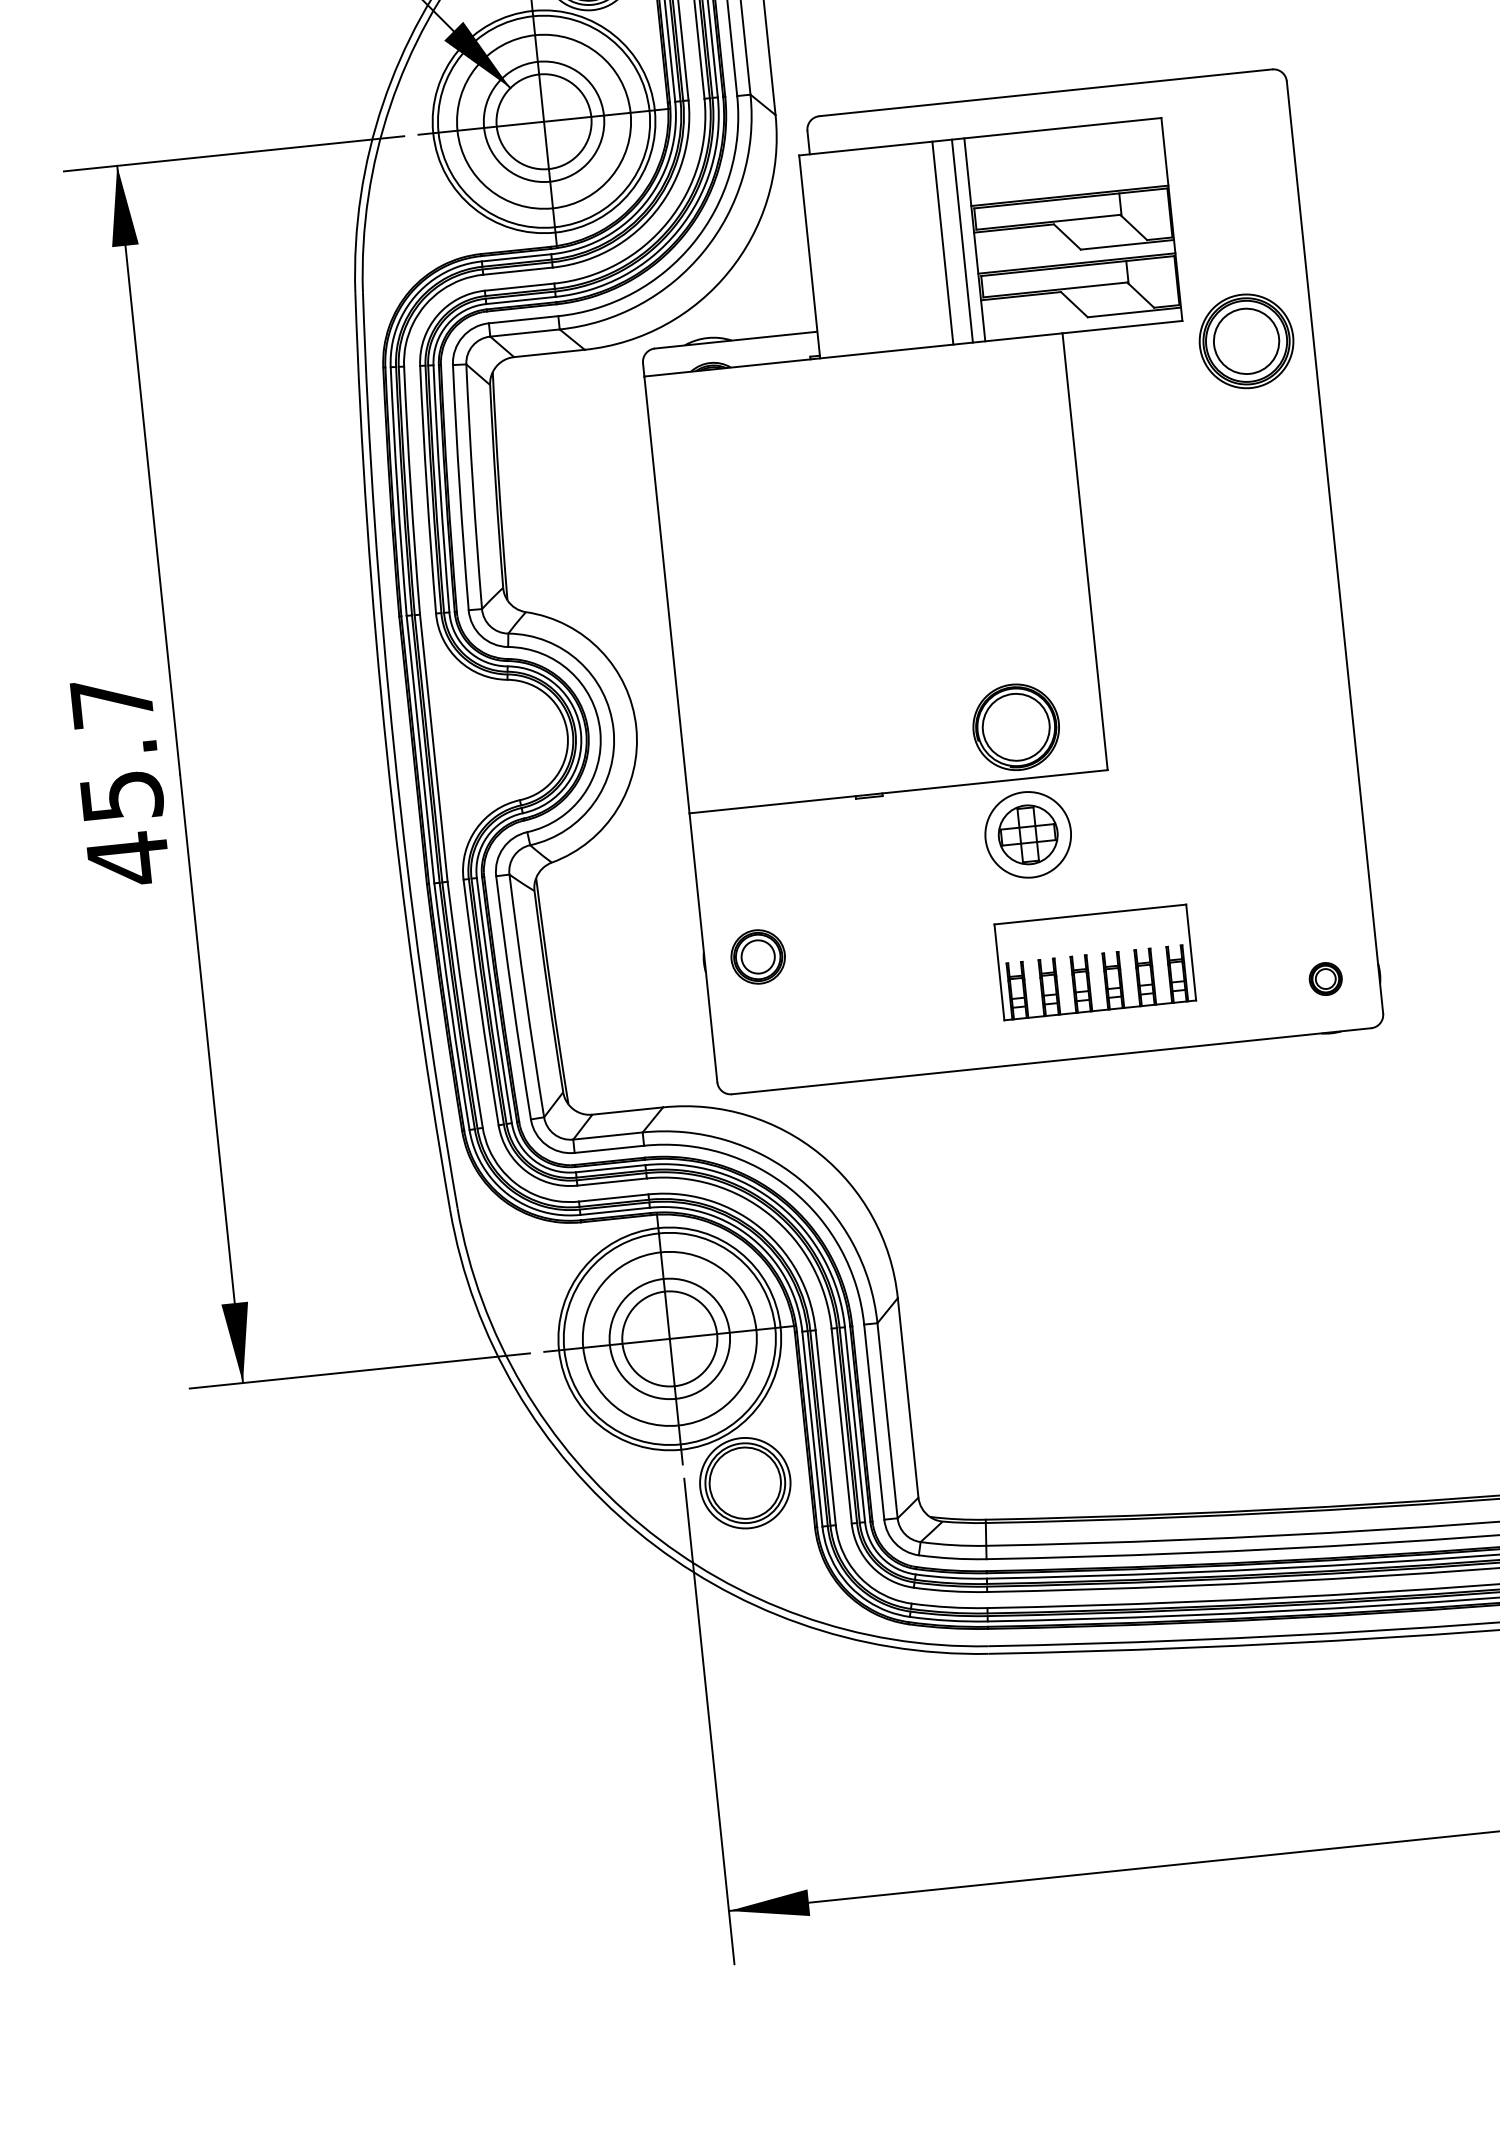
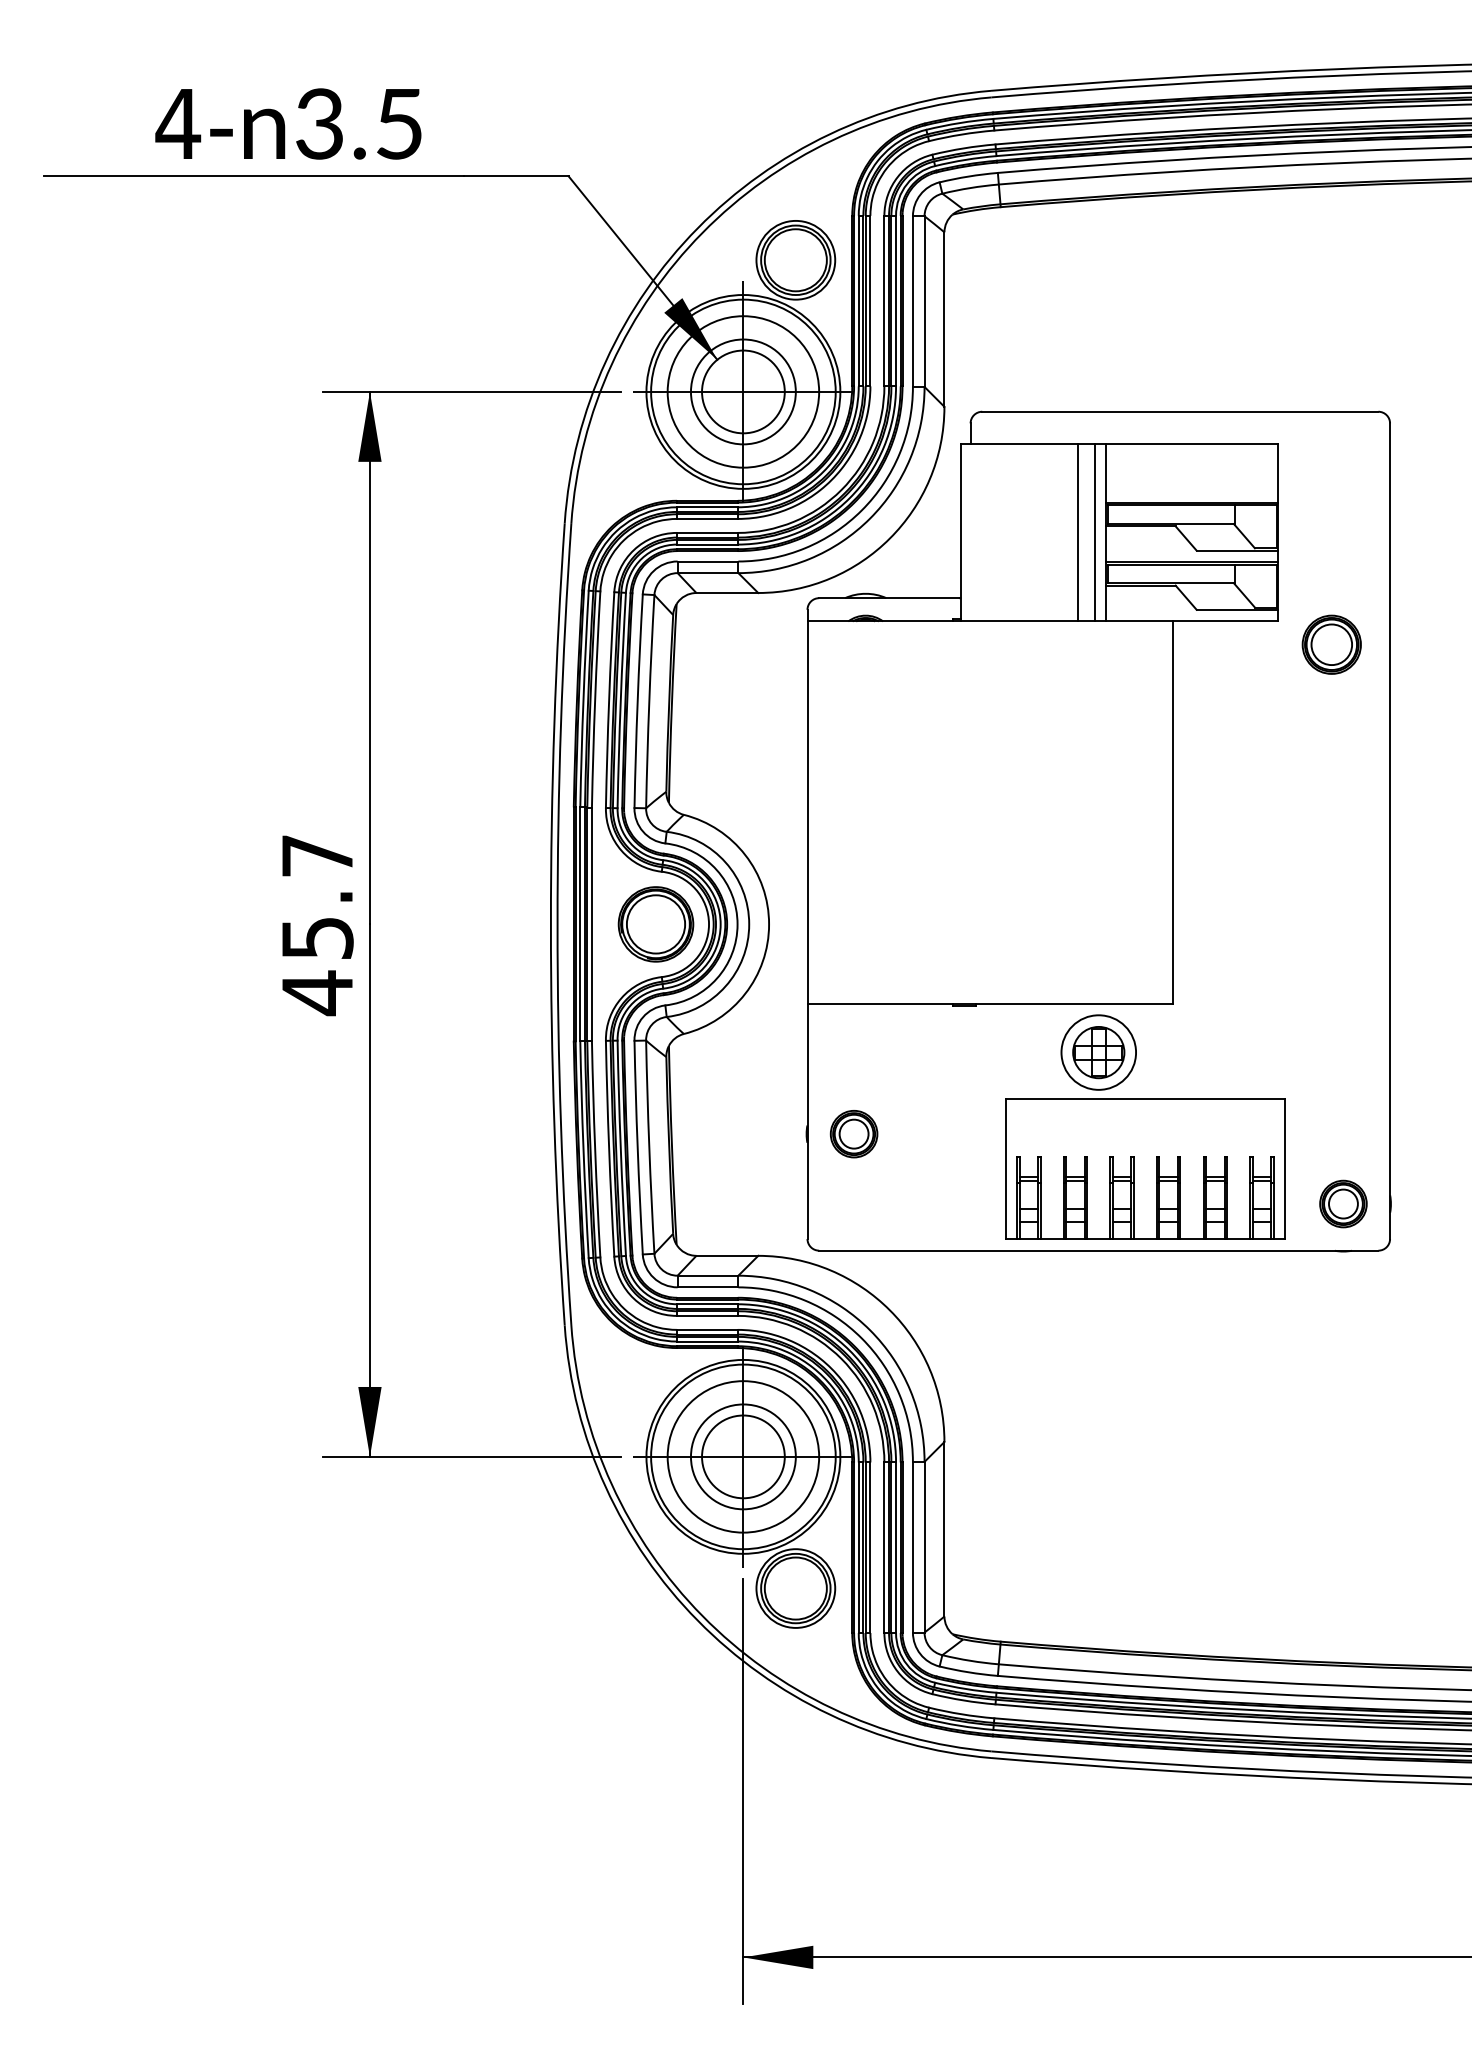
part: (1246, 340) -> (1331, 644), size x0.71
part: (1015, 727) -> (655, 924), moved
part: (1095, 961) -> (1145, 1168), size x1.67
part: (1325, 978) -> (1343, 1203), size x1.67

